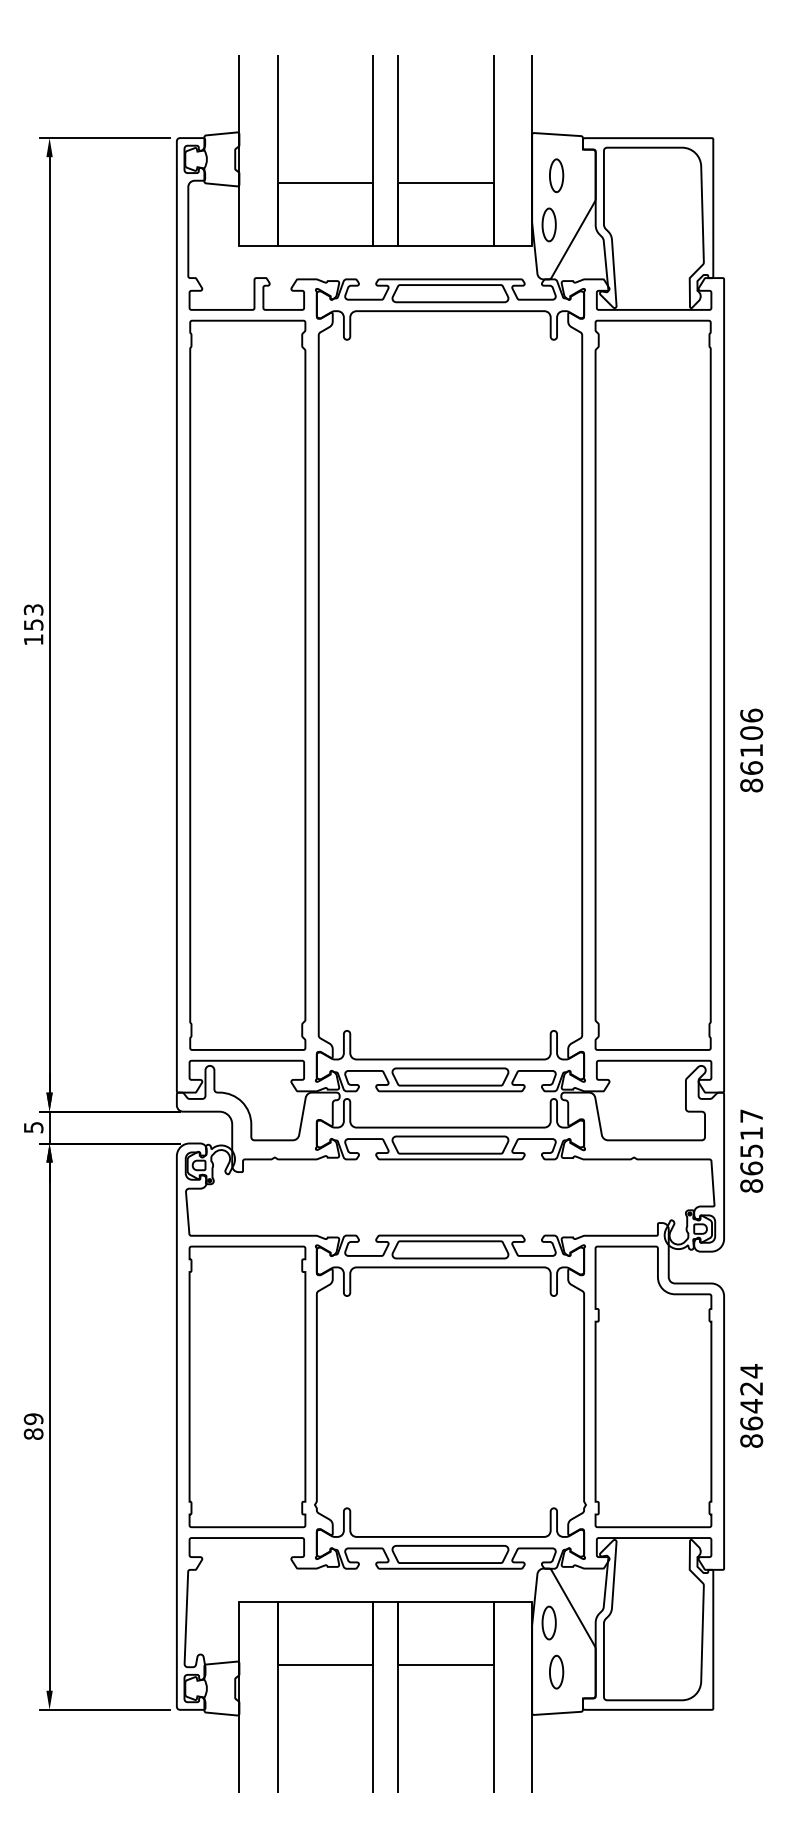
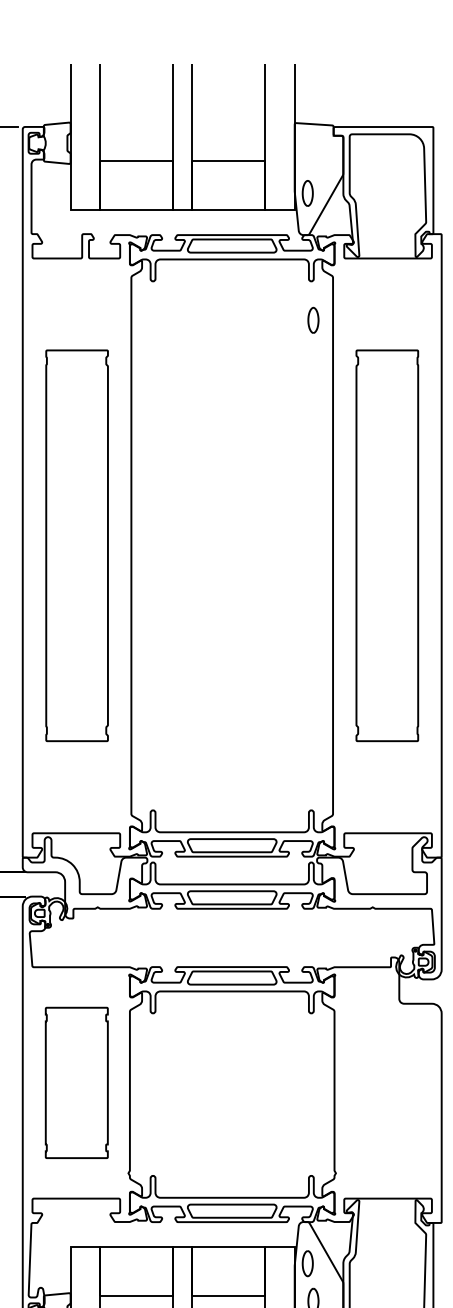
part: (556, 175) -> (313, 320), moved
part: (247, 684) -> (76, 545), size x0.7
part: (652, 684) -> (386, 545), size x0.7
part: (247, 1386) -> (76, 1082), size x0.7
part: (653, 1386) -> (387, 1082), removed

